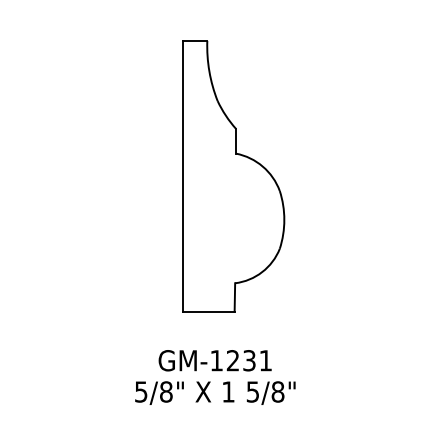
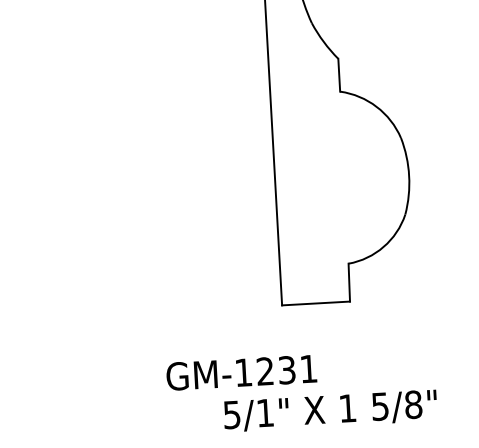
text: (214, 360) -> (240, 372), moved
text: (166, 391) -> (265, 412), 5/8" -> 5/1"

